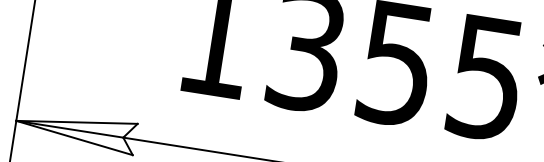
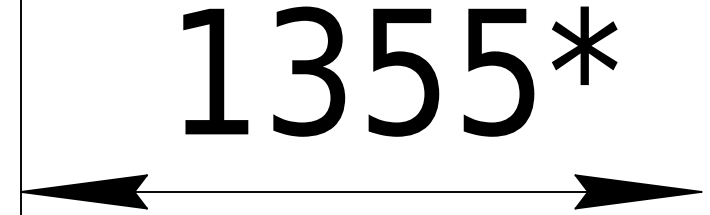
fill: (75, 129) -> (83, 191), added

